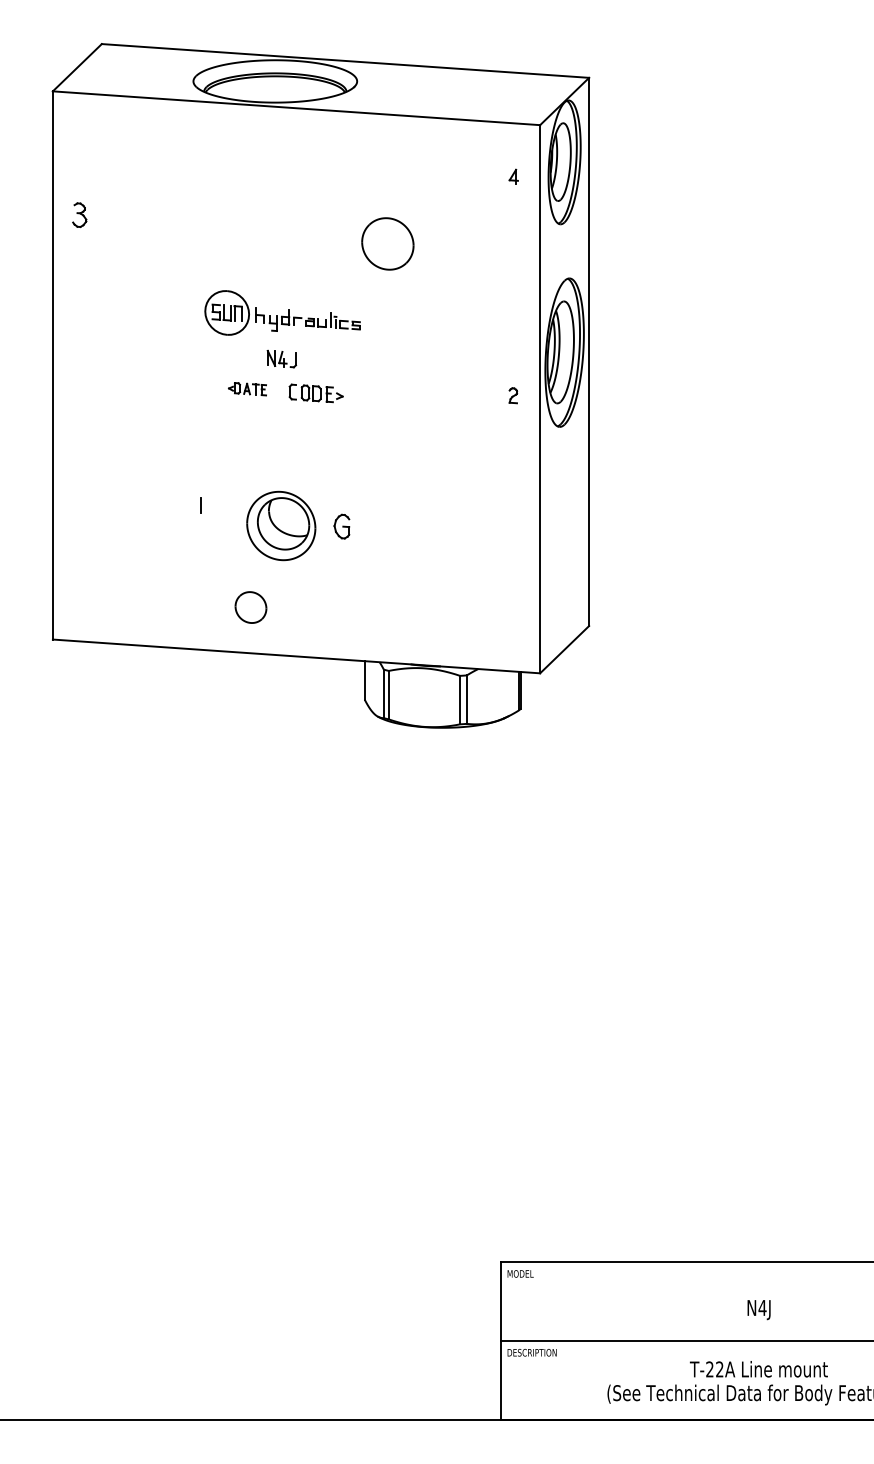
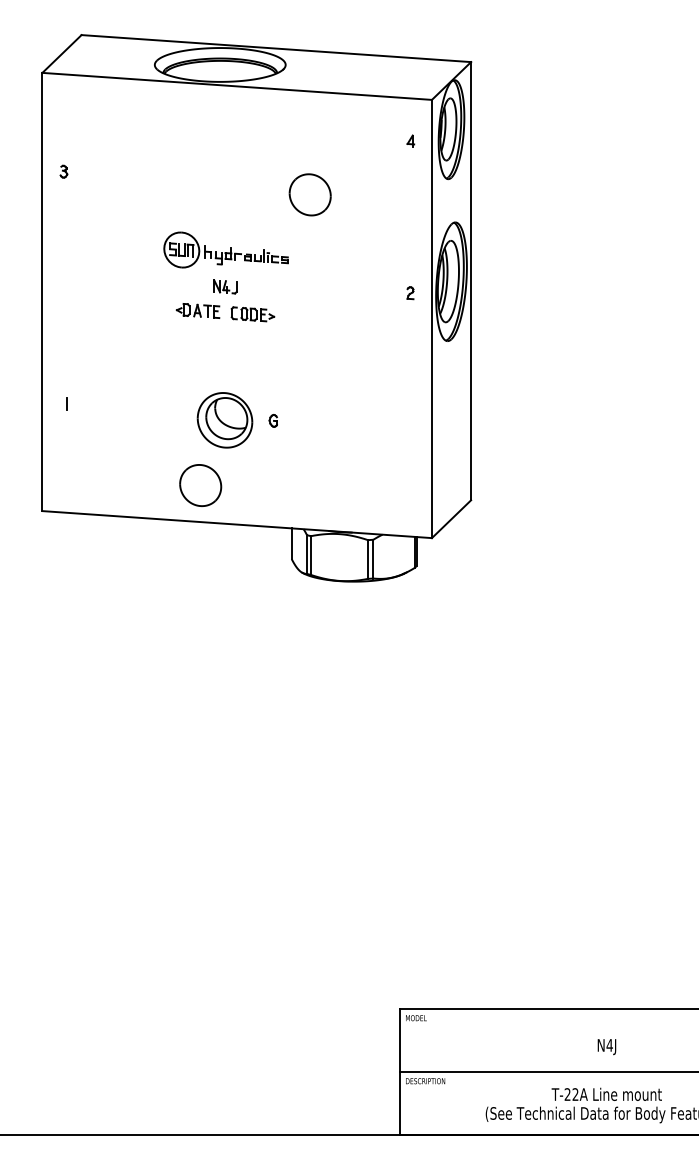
part: (79, 214) -> (63, 171), size x0.62
part: (246, 388) -> (197, 310), size x1.43
part: (513, 396) -> (410, 293), moved
line: (200, 504) -> (66, 403), moved
part: (340, 526) -> (272, 420), size x0.62
part: (250, 607) -> (200, 485), size x1.67

